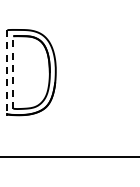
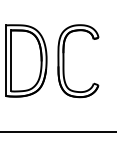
line: (13, 71) -> (11, 60), dashed -> solid
line: (7, 72) -> (6, 60), dashed -> solid
part: (76, 72) -> (63, 60), added

